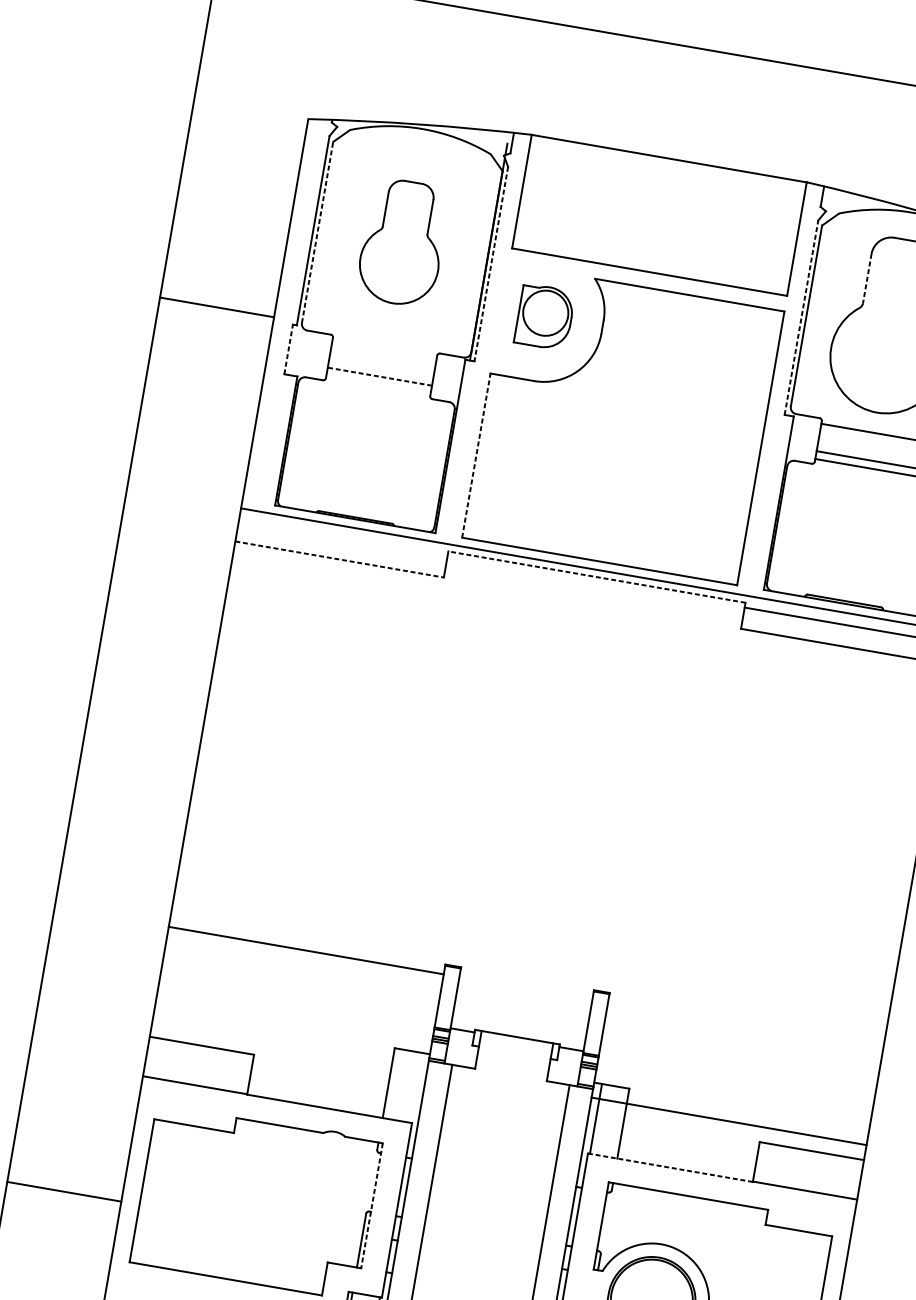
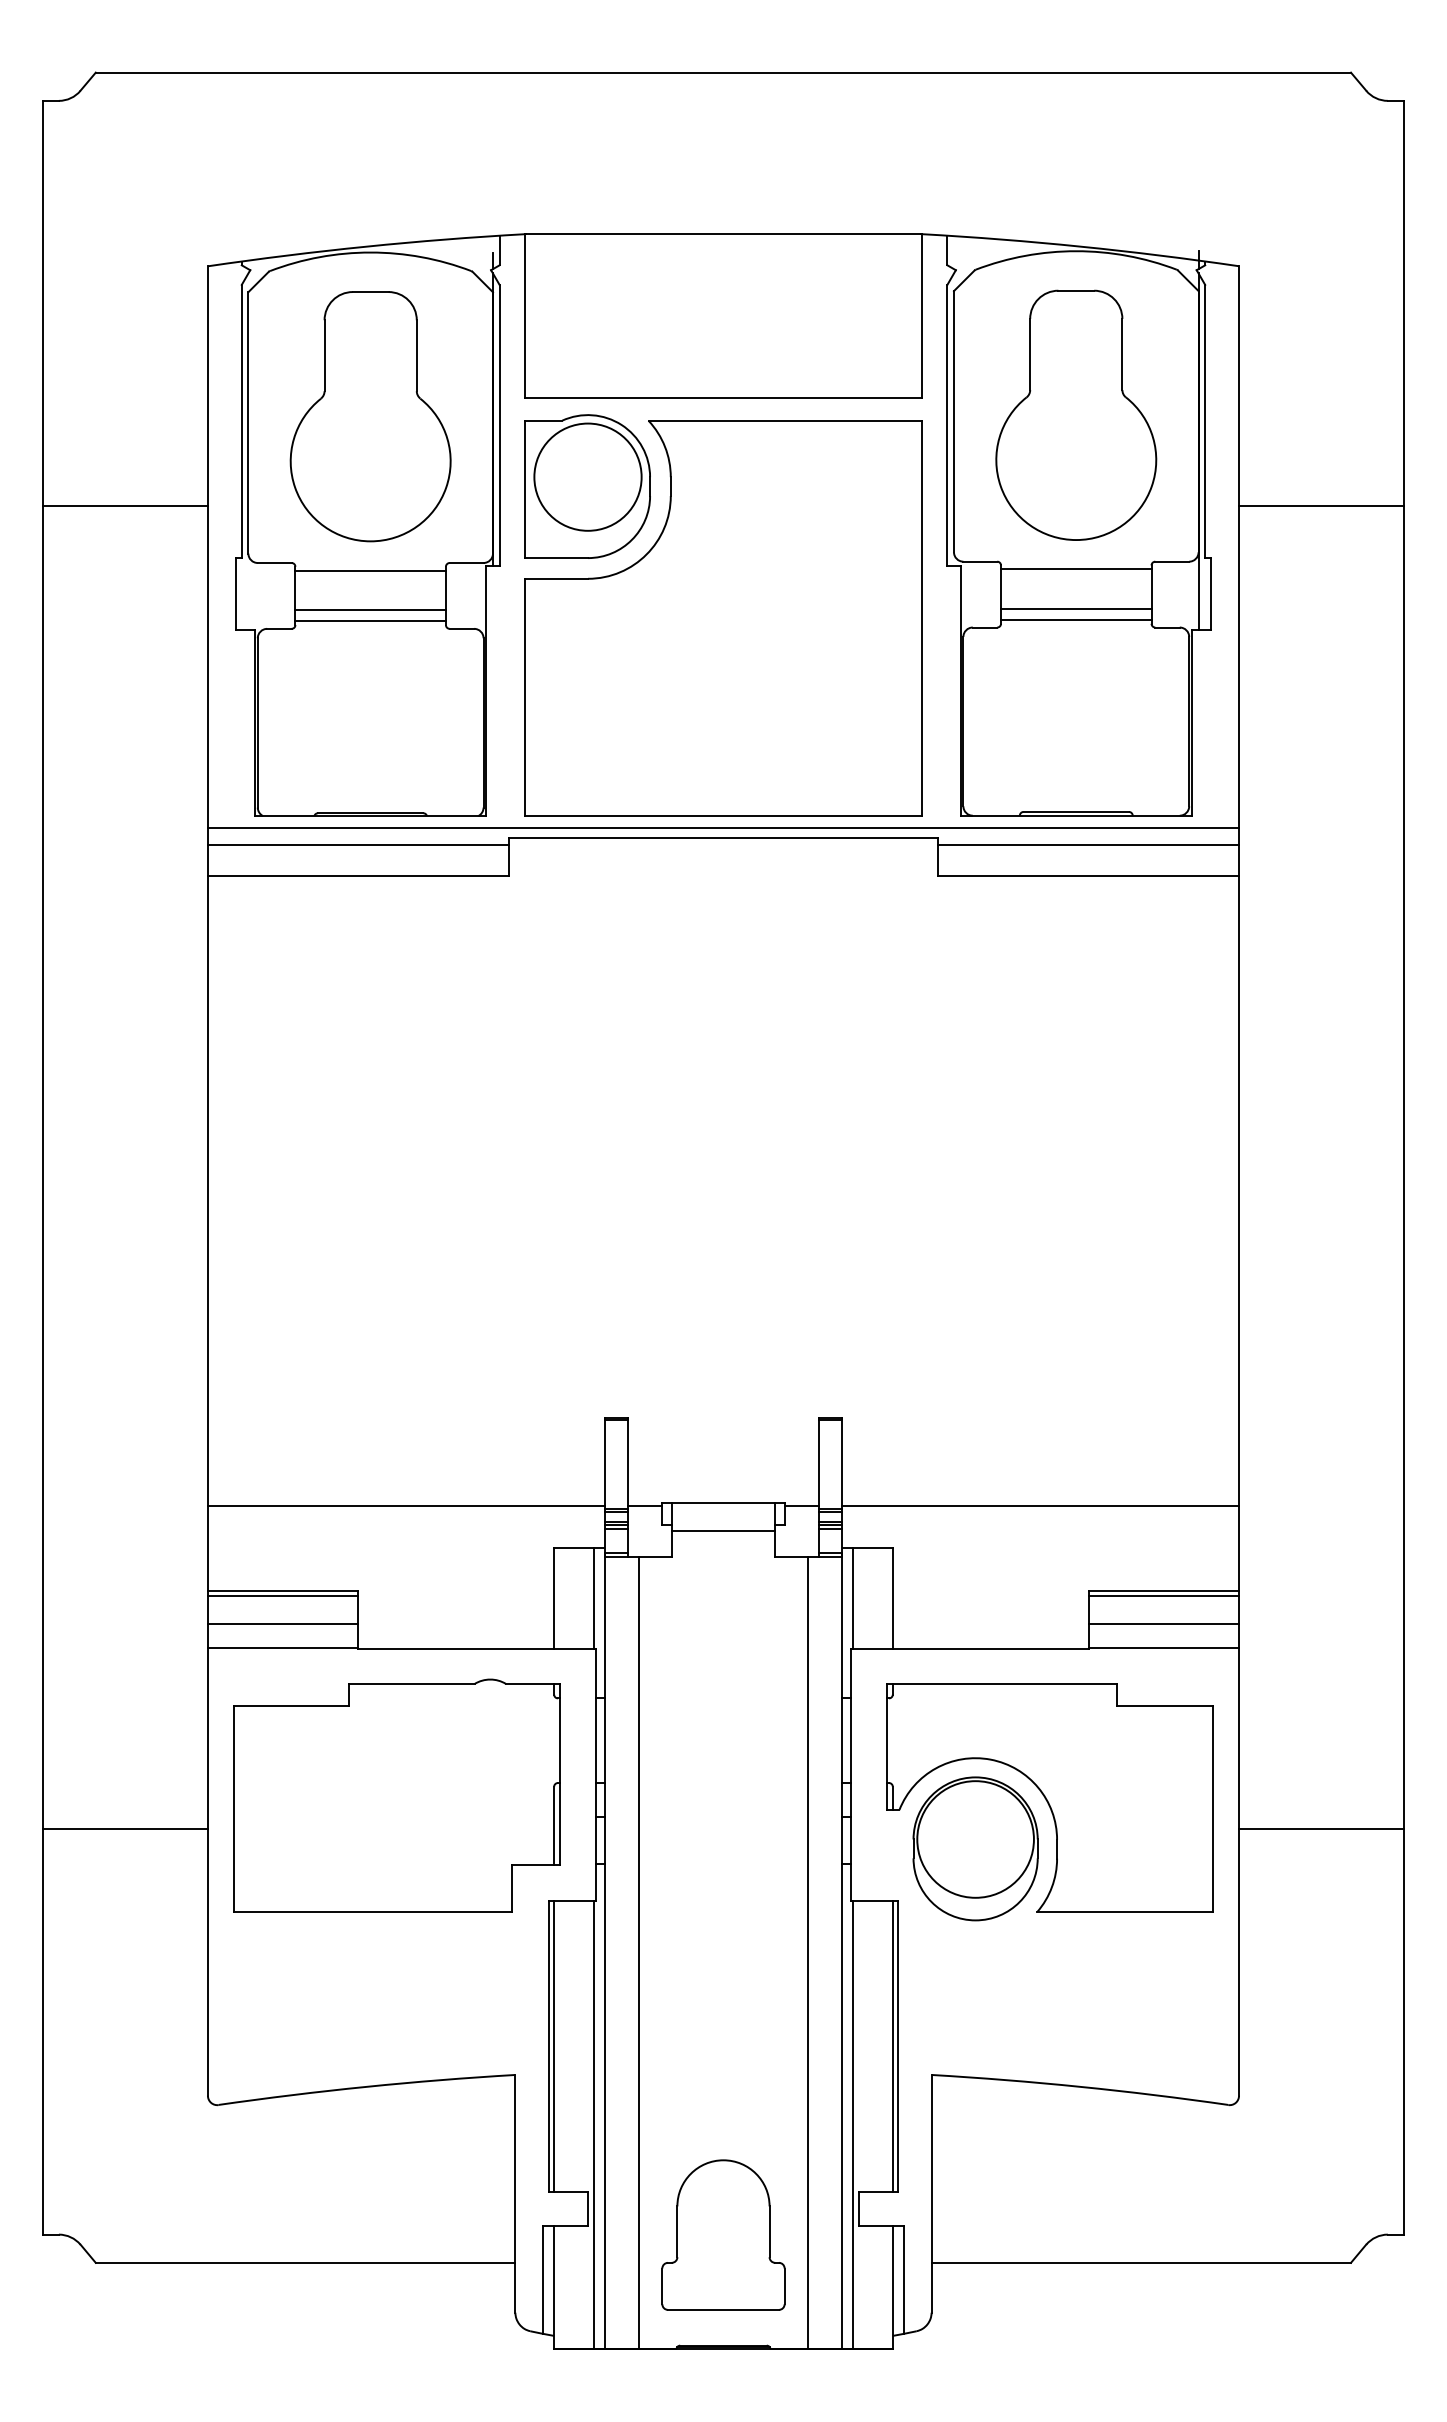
line: (317, 232) -> (248, 422), dashed -> solid
part: (402, 242) -> (370, 416), size x1.43
line: (491, 264) -> (499, 425), dashed -> solid
line: (867, 278) -> (1030, 354), dashed -> solid
line: (216, 307) -> (125, 506), moved
part: (544, 317) -> (587, 486), size x1.67
line: (801, 317) -> (947, 424), dashed -> solid
line: (288, 349) -> (236, 593), dashed -> solid
line: (384, 349) -> (370, 570), added
line: (379, 376) -> (370, 610), dashed -> solid
line: (378, 384) -> (370, 621), added
line: (476, 455) -> (524, 697), dashed -> solid
line: (342, 538) -> (357, 845), added
line: (339, 559) -> (358, 876), dashed -> solid
line: (596, 577) -> (723, 838), dashed -> solid
line: (305, 950) -> (405, 1506), moved
line: (200, 1049) -> (282, 1596), added
line: (514, 1056) -> (723, 1530), added
line: (197, 1068) -> (282, 1623), added
line: (416, 1087) -> (593, 1597), added
line: (729, 1121) -> (1040, 1506), moved
line: (811, 1154) -> (1163, 1596), added
line: (670, 1167) -> (969, 1648), dashed -> solid
line: (807, 1173) -> (1163, 1623), added
line: (372, 1205) -> (560, 1774), dashed -> solid

